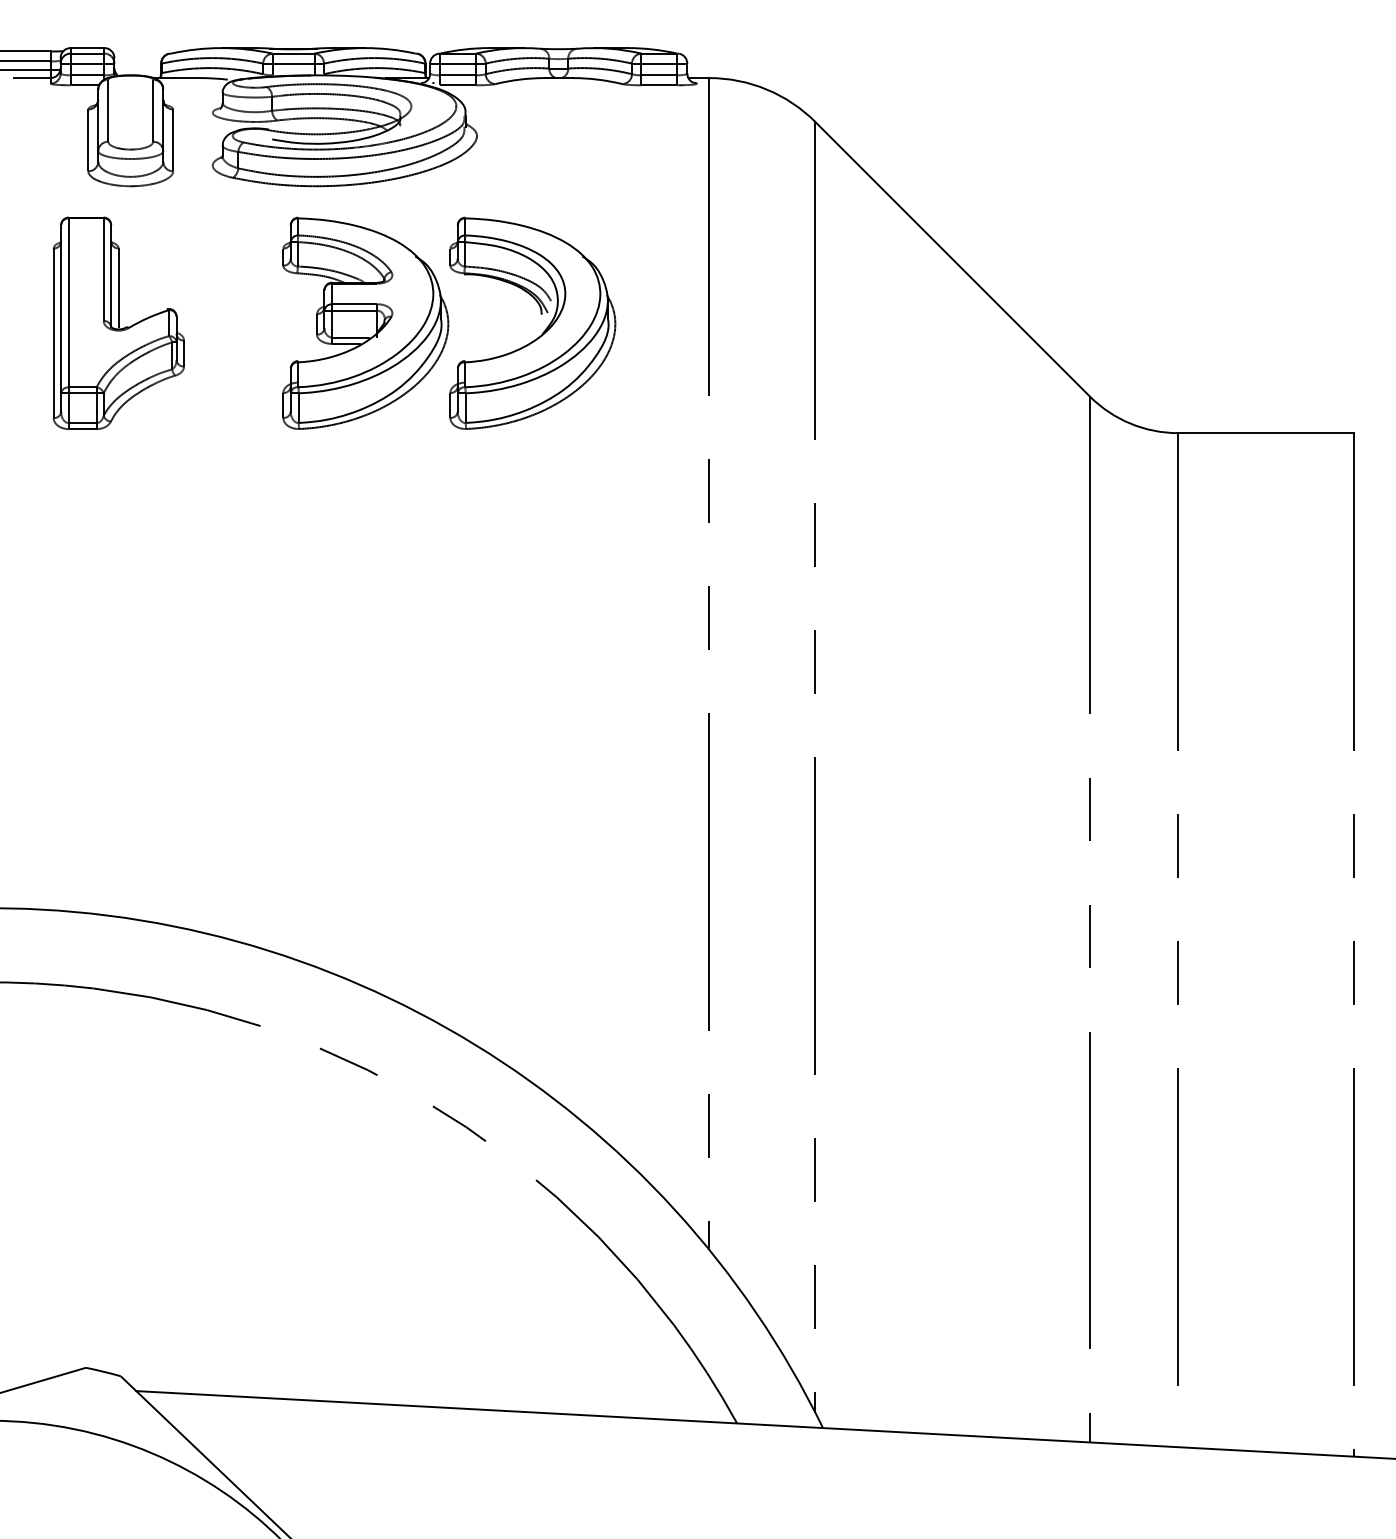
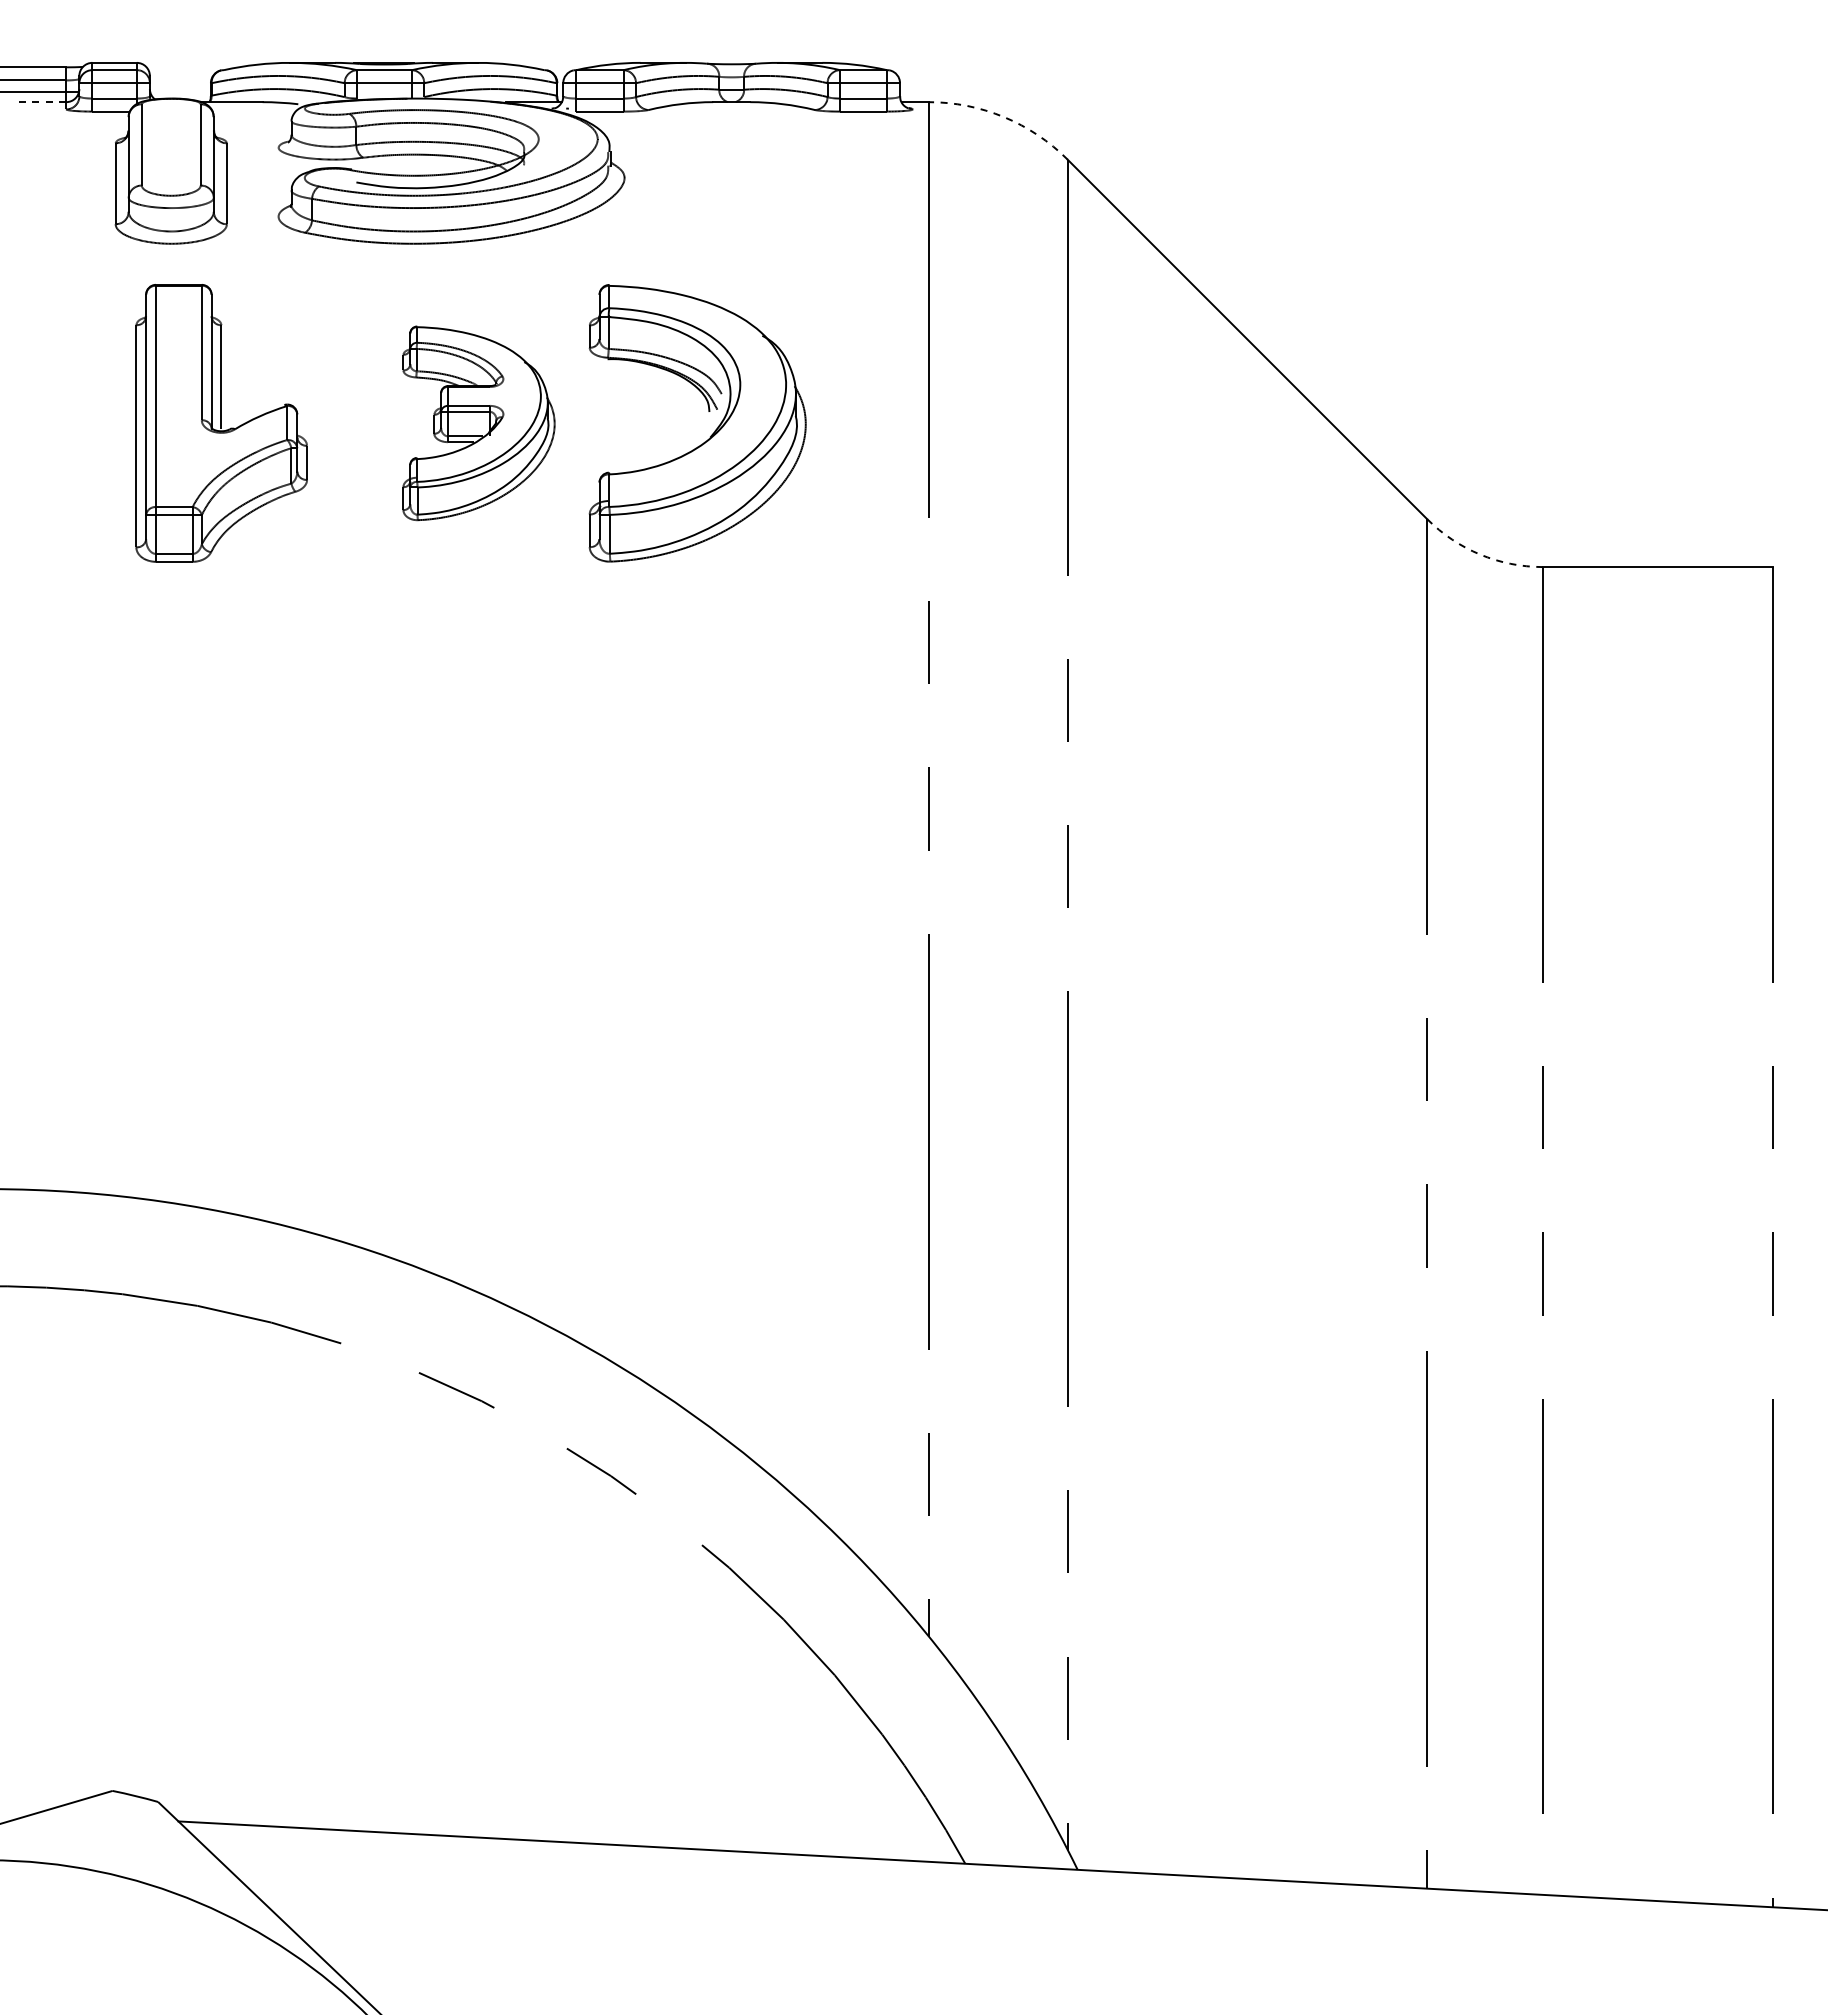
line: (31, 78) -> (41, 102), solid -> dashed
arc: (767, 89) -> (1004, 117), solid -> dashed
part: (118, 323) -> (221, 423), moved
part: (365, 323) -> (478, 423), size x0.7
arc: (1130, 423) -> (1480, 554), solid -> dashed

